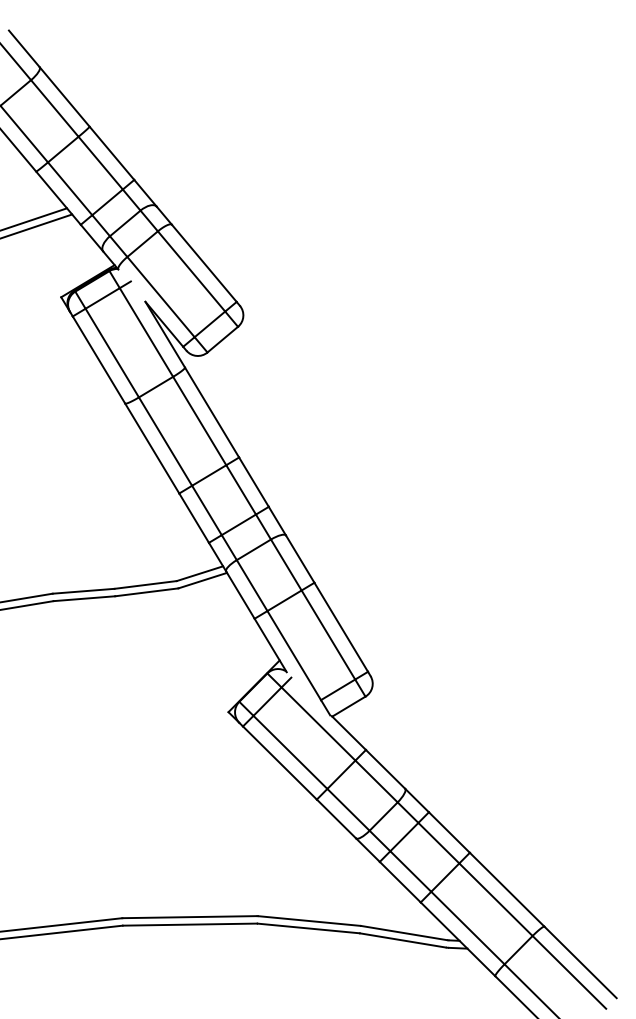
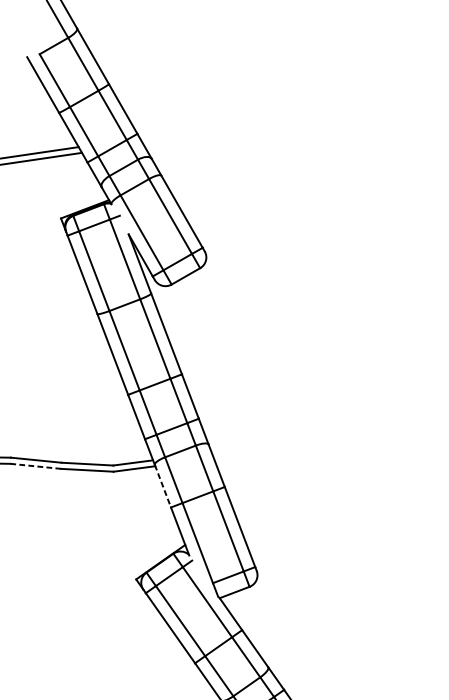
line: (240, 595) -> (162, 486), solid -> dashed
line: (84, 598) -> (35, 466), solid -> dashed

